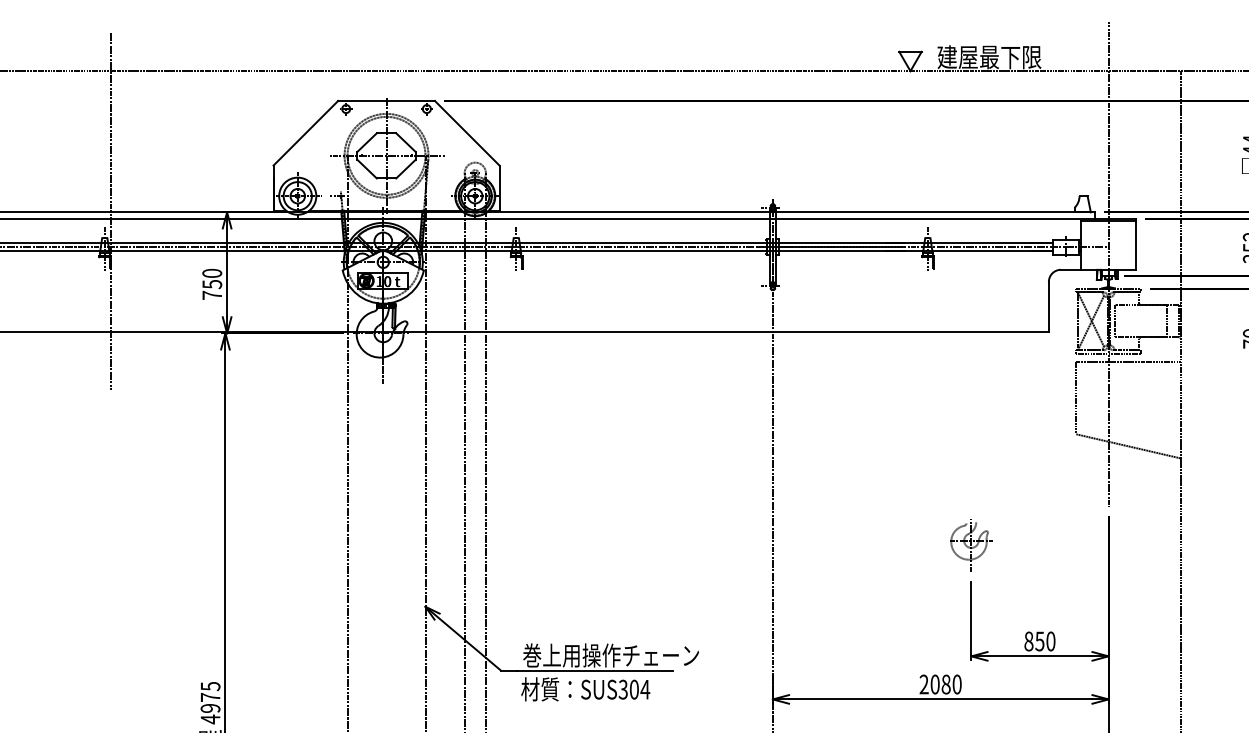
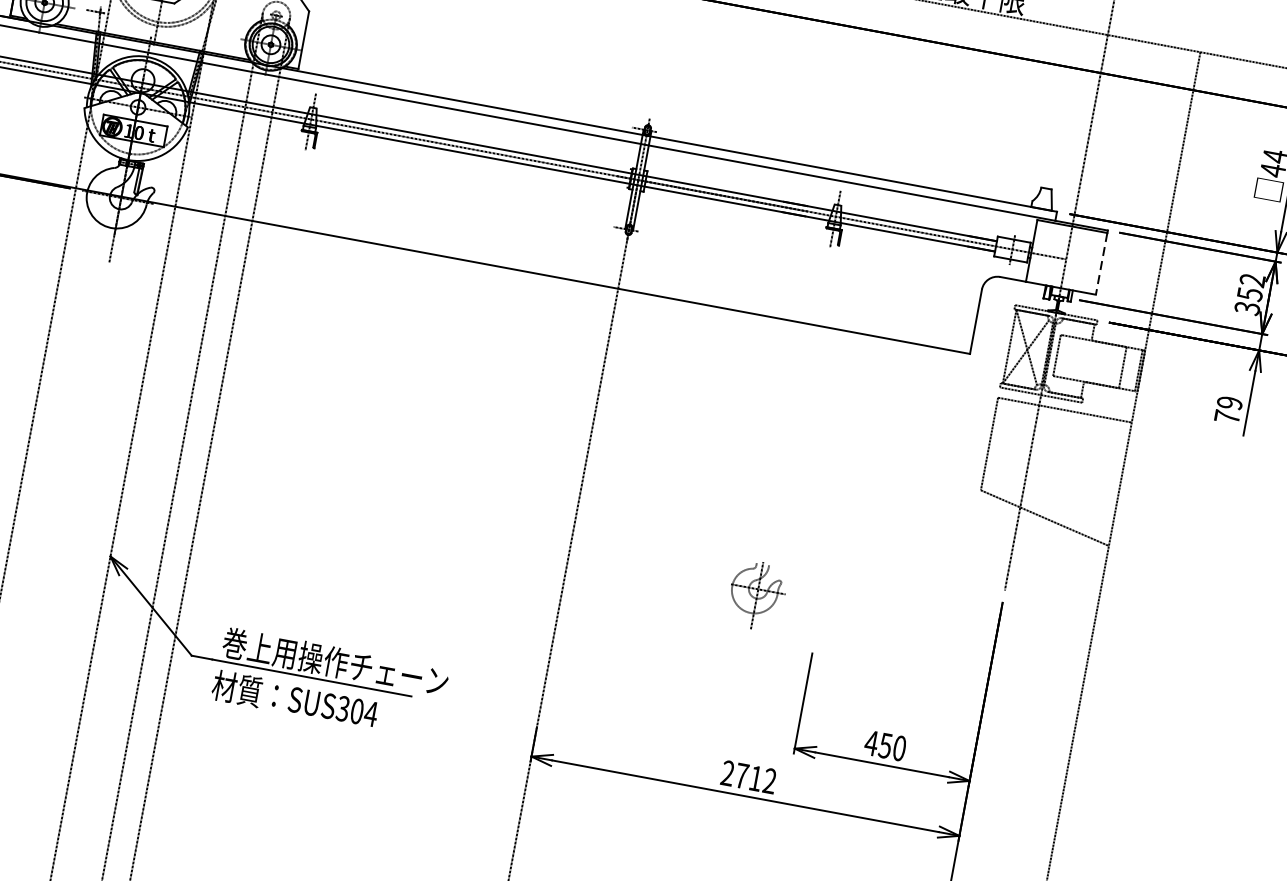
line: (1136, 246) -> (1102, 265), solid -> dashed
part: (971, 545) -> (757, 595), moved
text: (1028, 641) -> (871, 743), 850 -> 450
text: (945, 684) -> (755, 778), 2080 -> 2712

